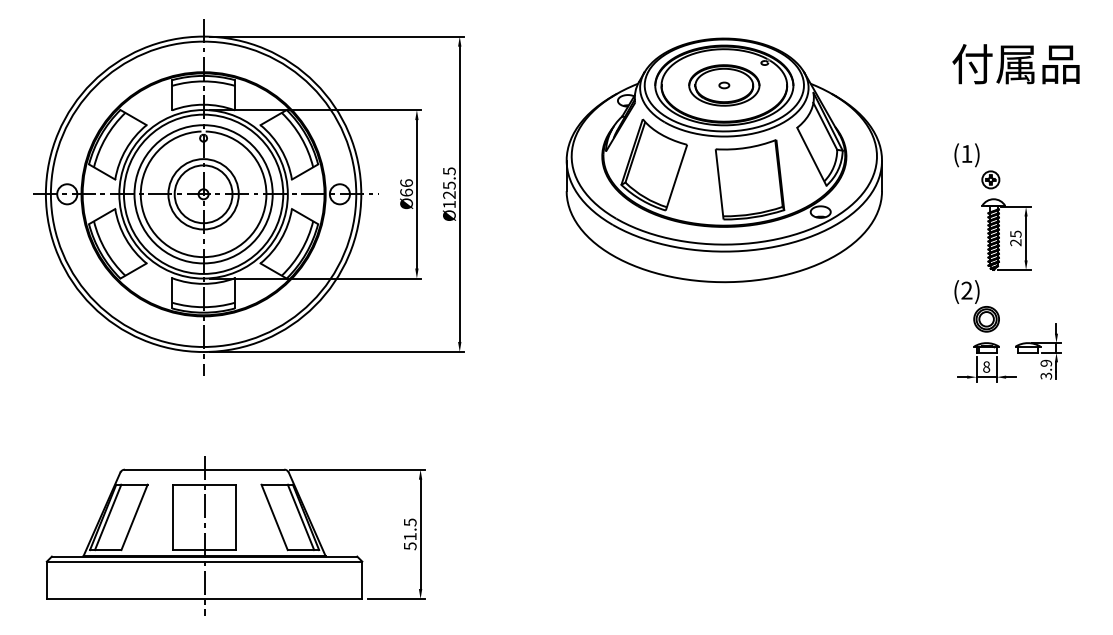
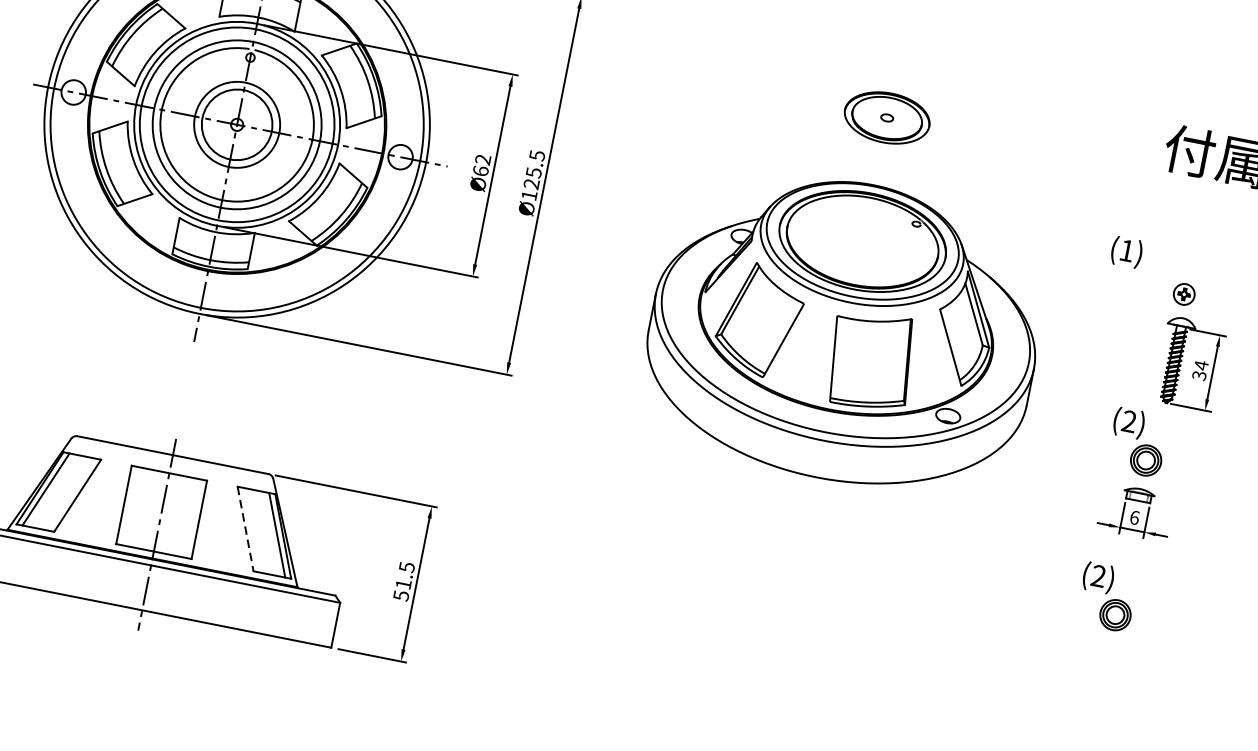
text: (966, 155) -> (1126, 252), moved
part: (723, 160) -> (843, 331), moved
text: (406, 183) -> (482, 160), Ø66 -> Ø62
text: (1015, 238) -> (1199, 370), 25 -> 34
part: (1038, 351) -> (1200, 511), removed
text: (986, 366) -> (1134, 517), 8 -> 6
part: (976, 435) -> (1106, 597), added
line: (274, 517) -> (245, 529), solid -> dashed

